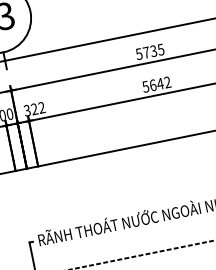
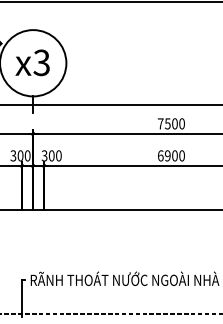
text: (149, 51) -> (170, 123), 5735 -> 7500
text: (155, 84) -> (170, 155), 5642 -> 6900
text: (37, 108) -> (54, 155), 322 -> 300

